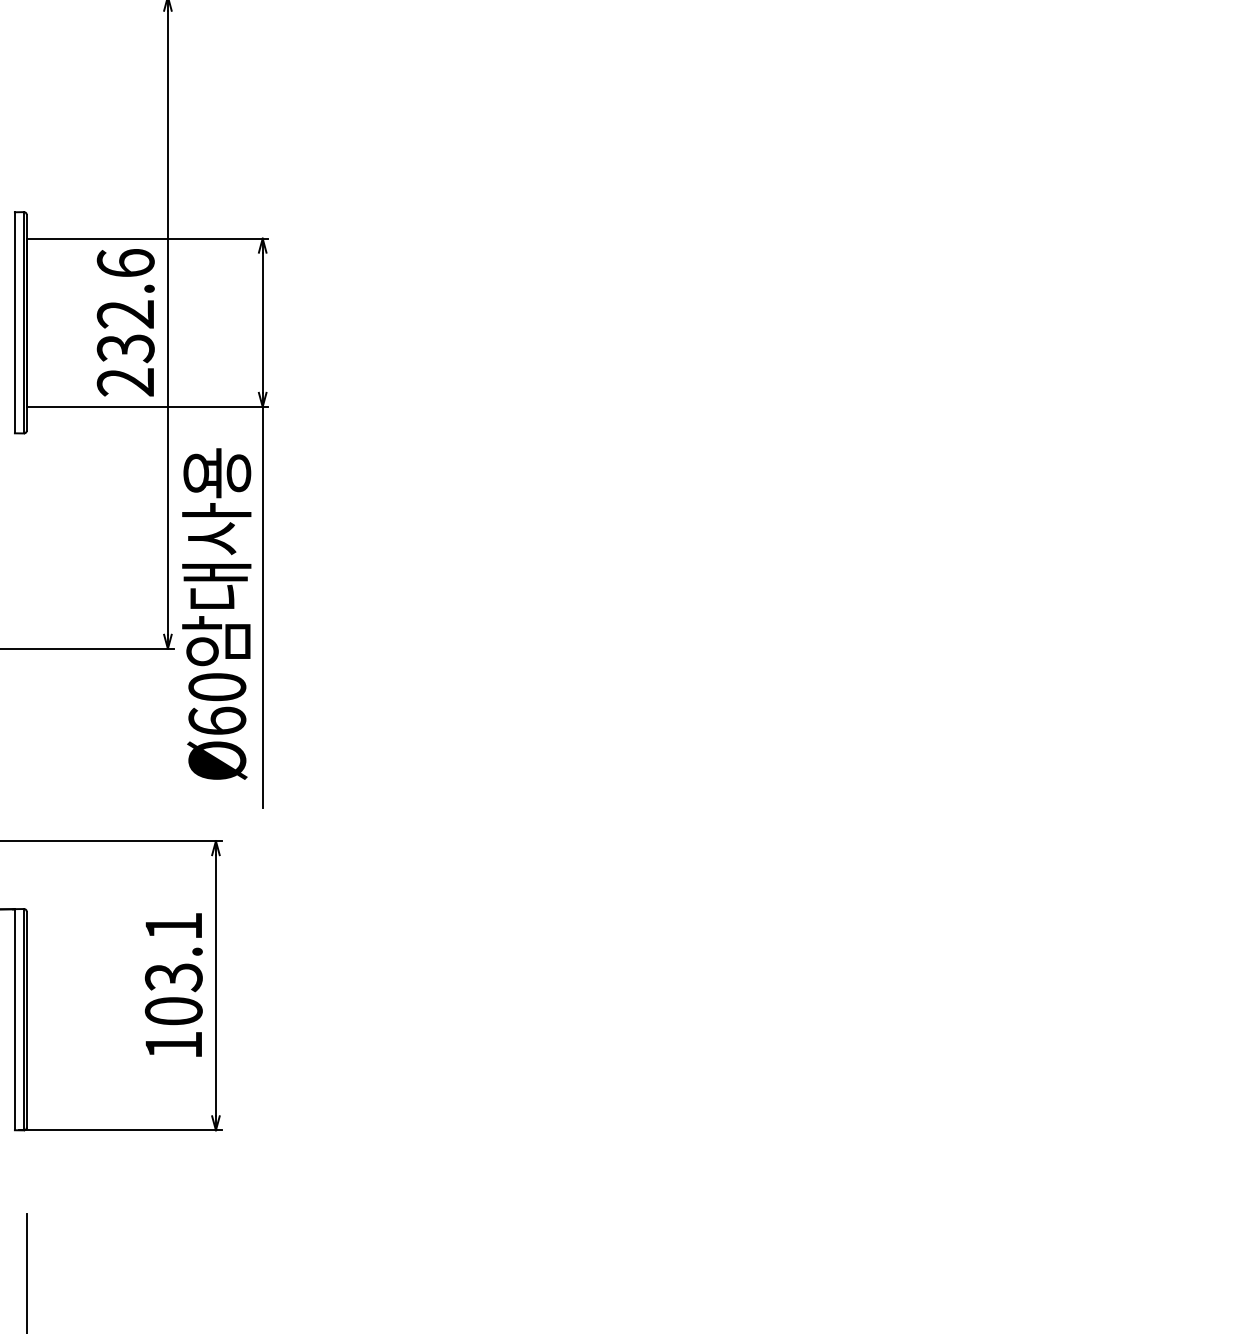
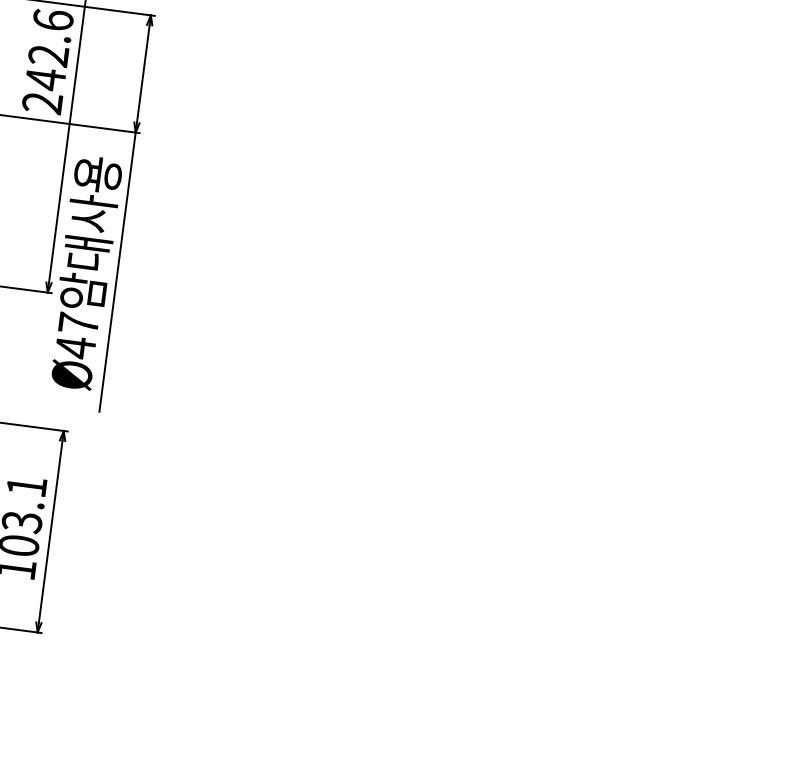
text: (125, 348) -> (45, 79), 232.6 -> 242.6
text: (217, 704) -> (77, 335), Ø60 -> Ø47

